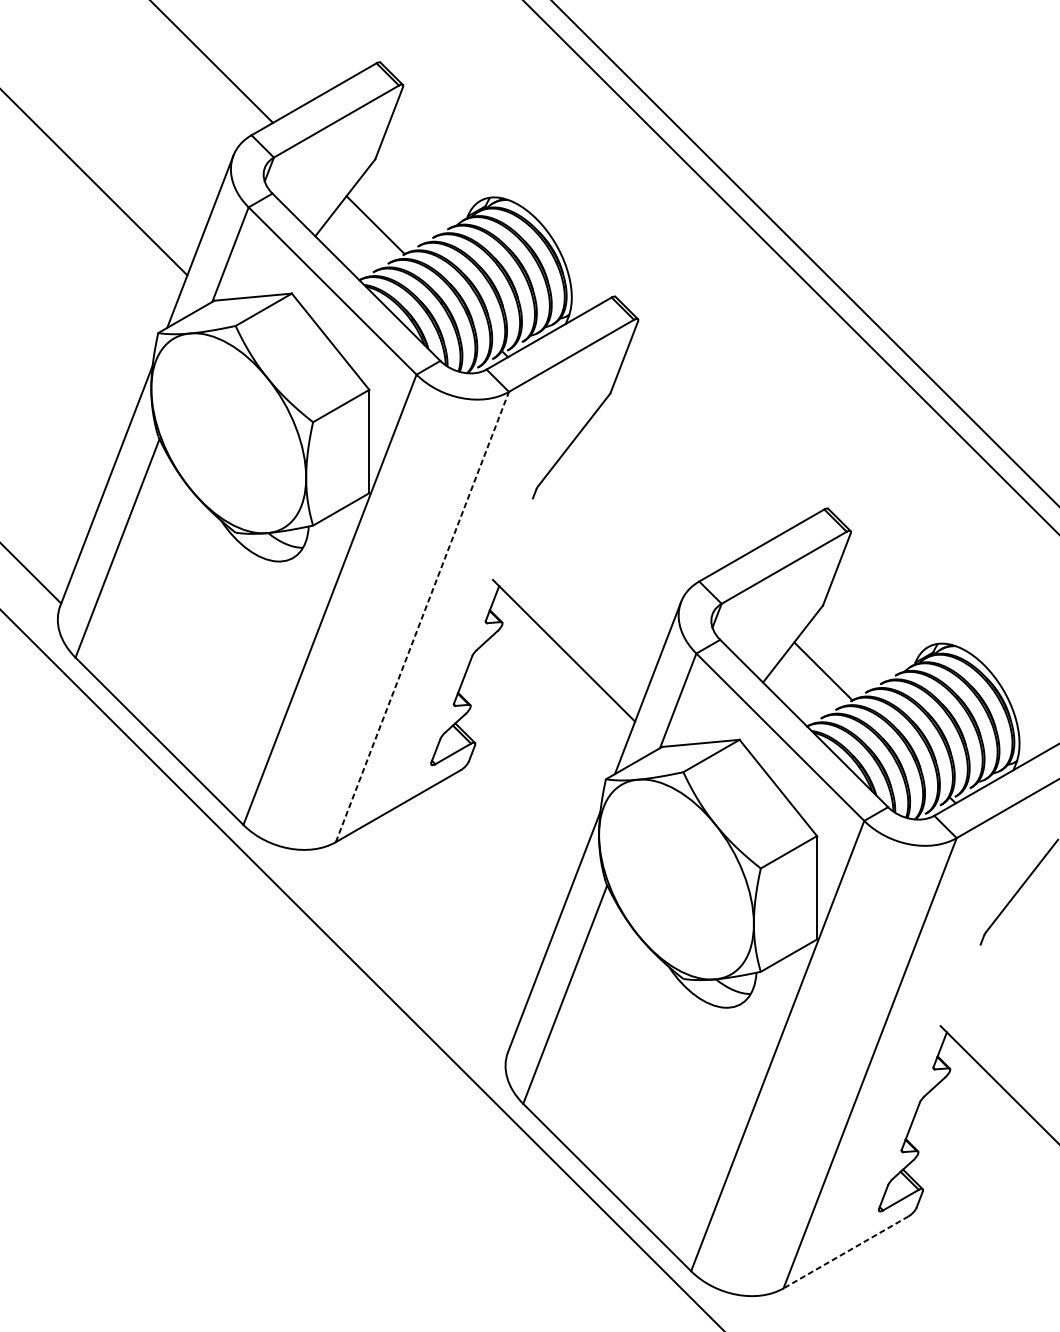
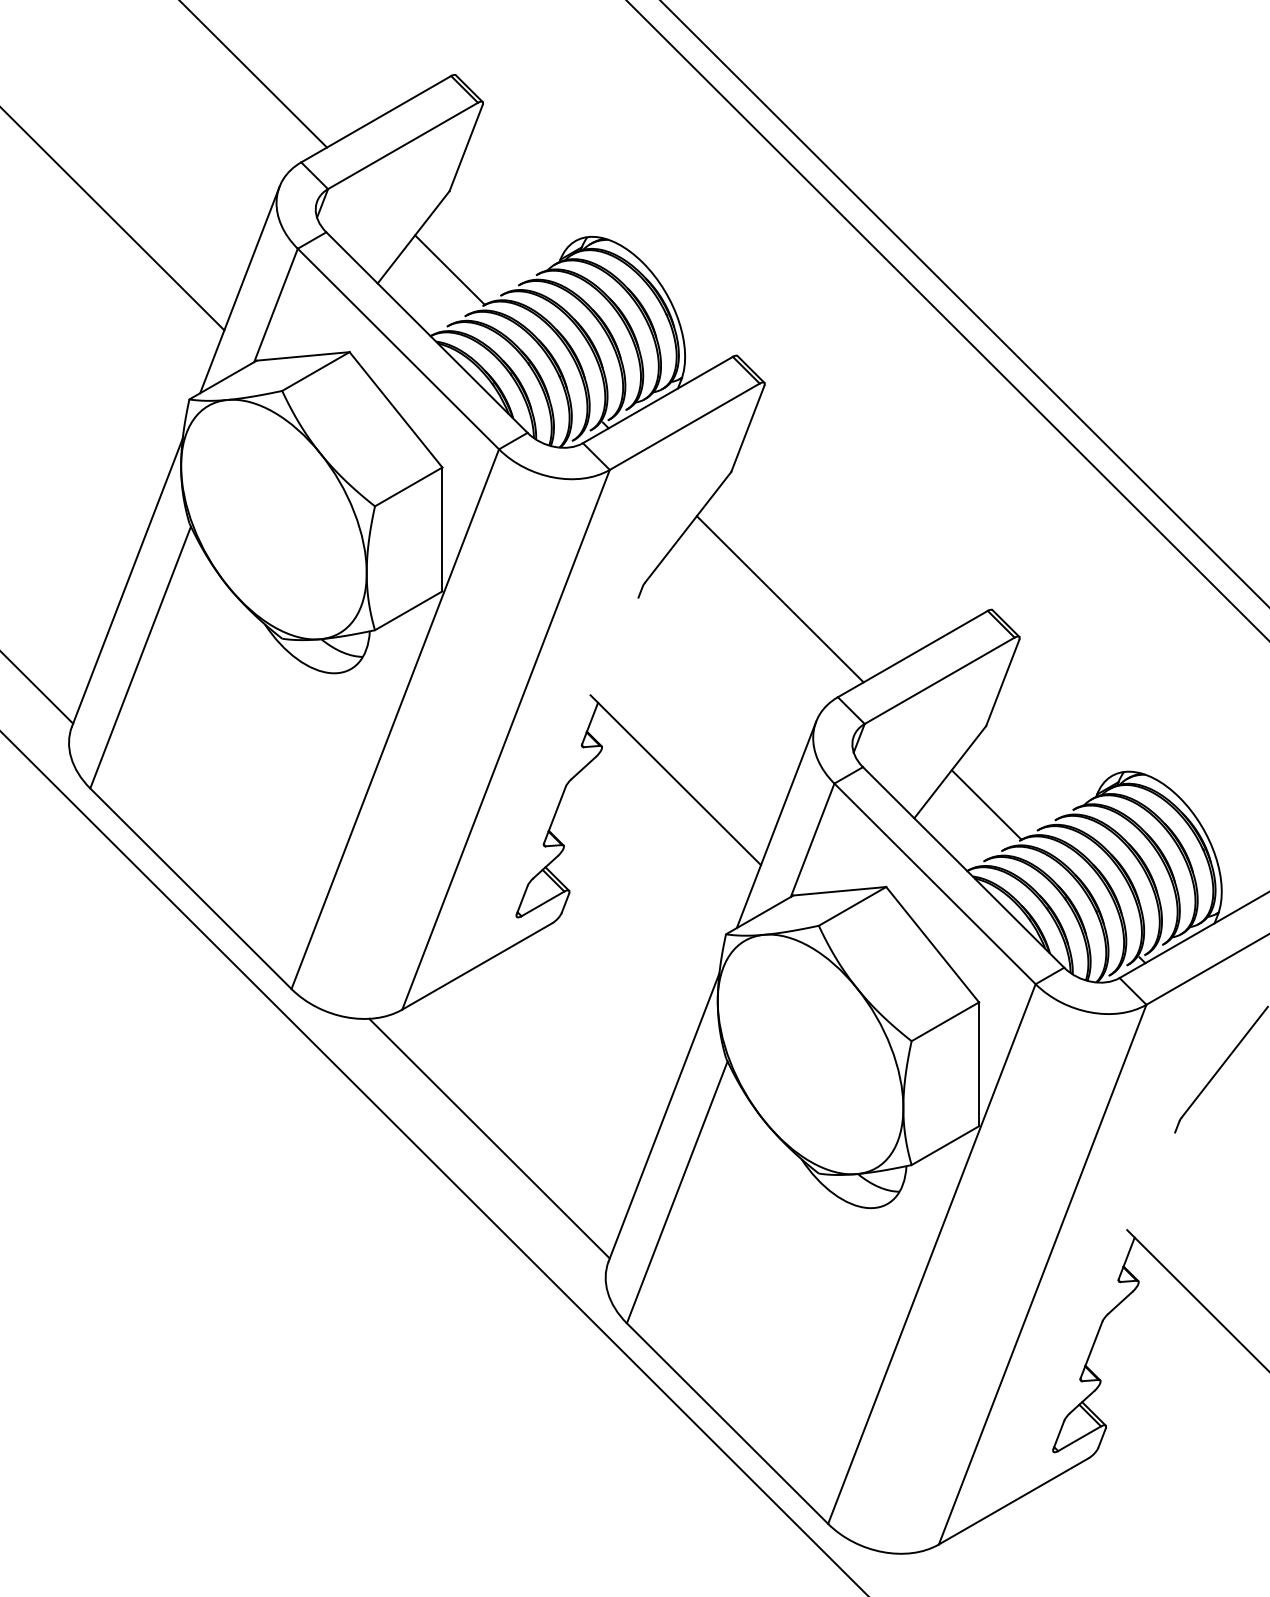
line: (650, 499) -> (779, 599), added
line: (422, 616) -> (506, 739), dashed -> solid
line: (408, 949) -> (489, 1138), added
line: (845, 1252) -> (1013, 1501), dashed -> solid

